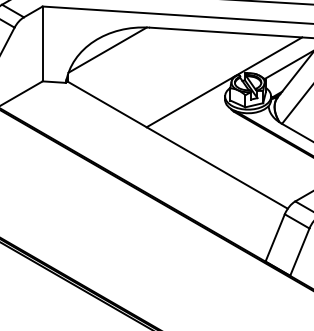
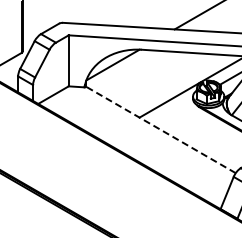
line: (177, 144) -> (160, 129), solid -> dashed

